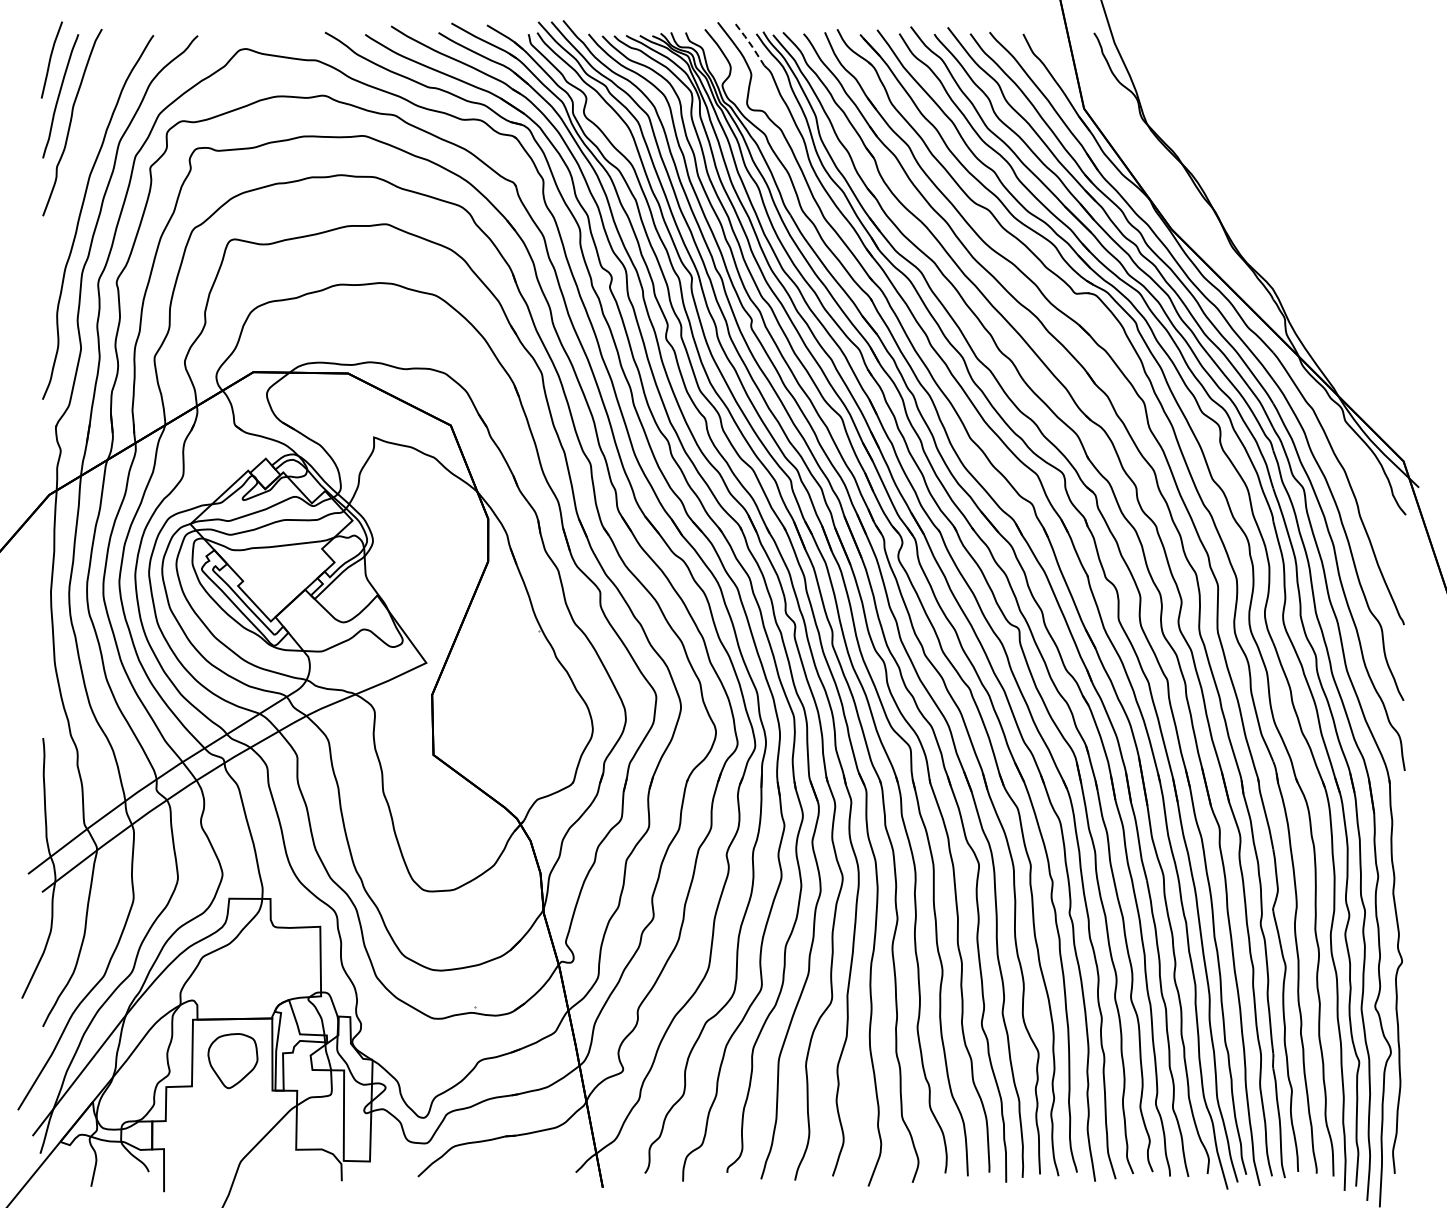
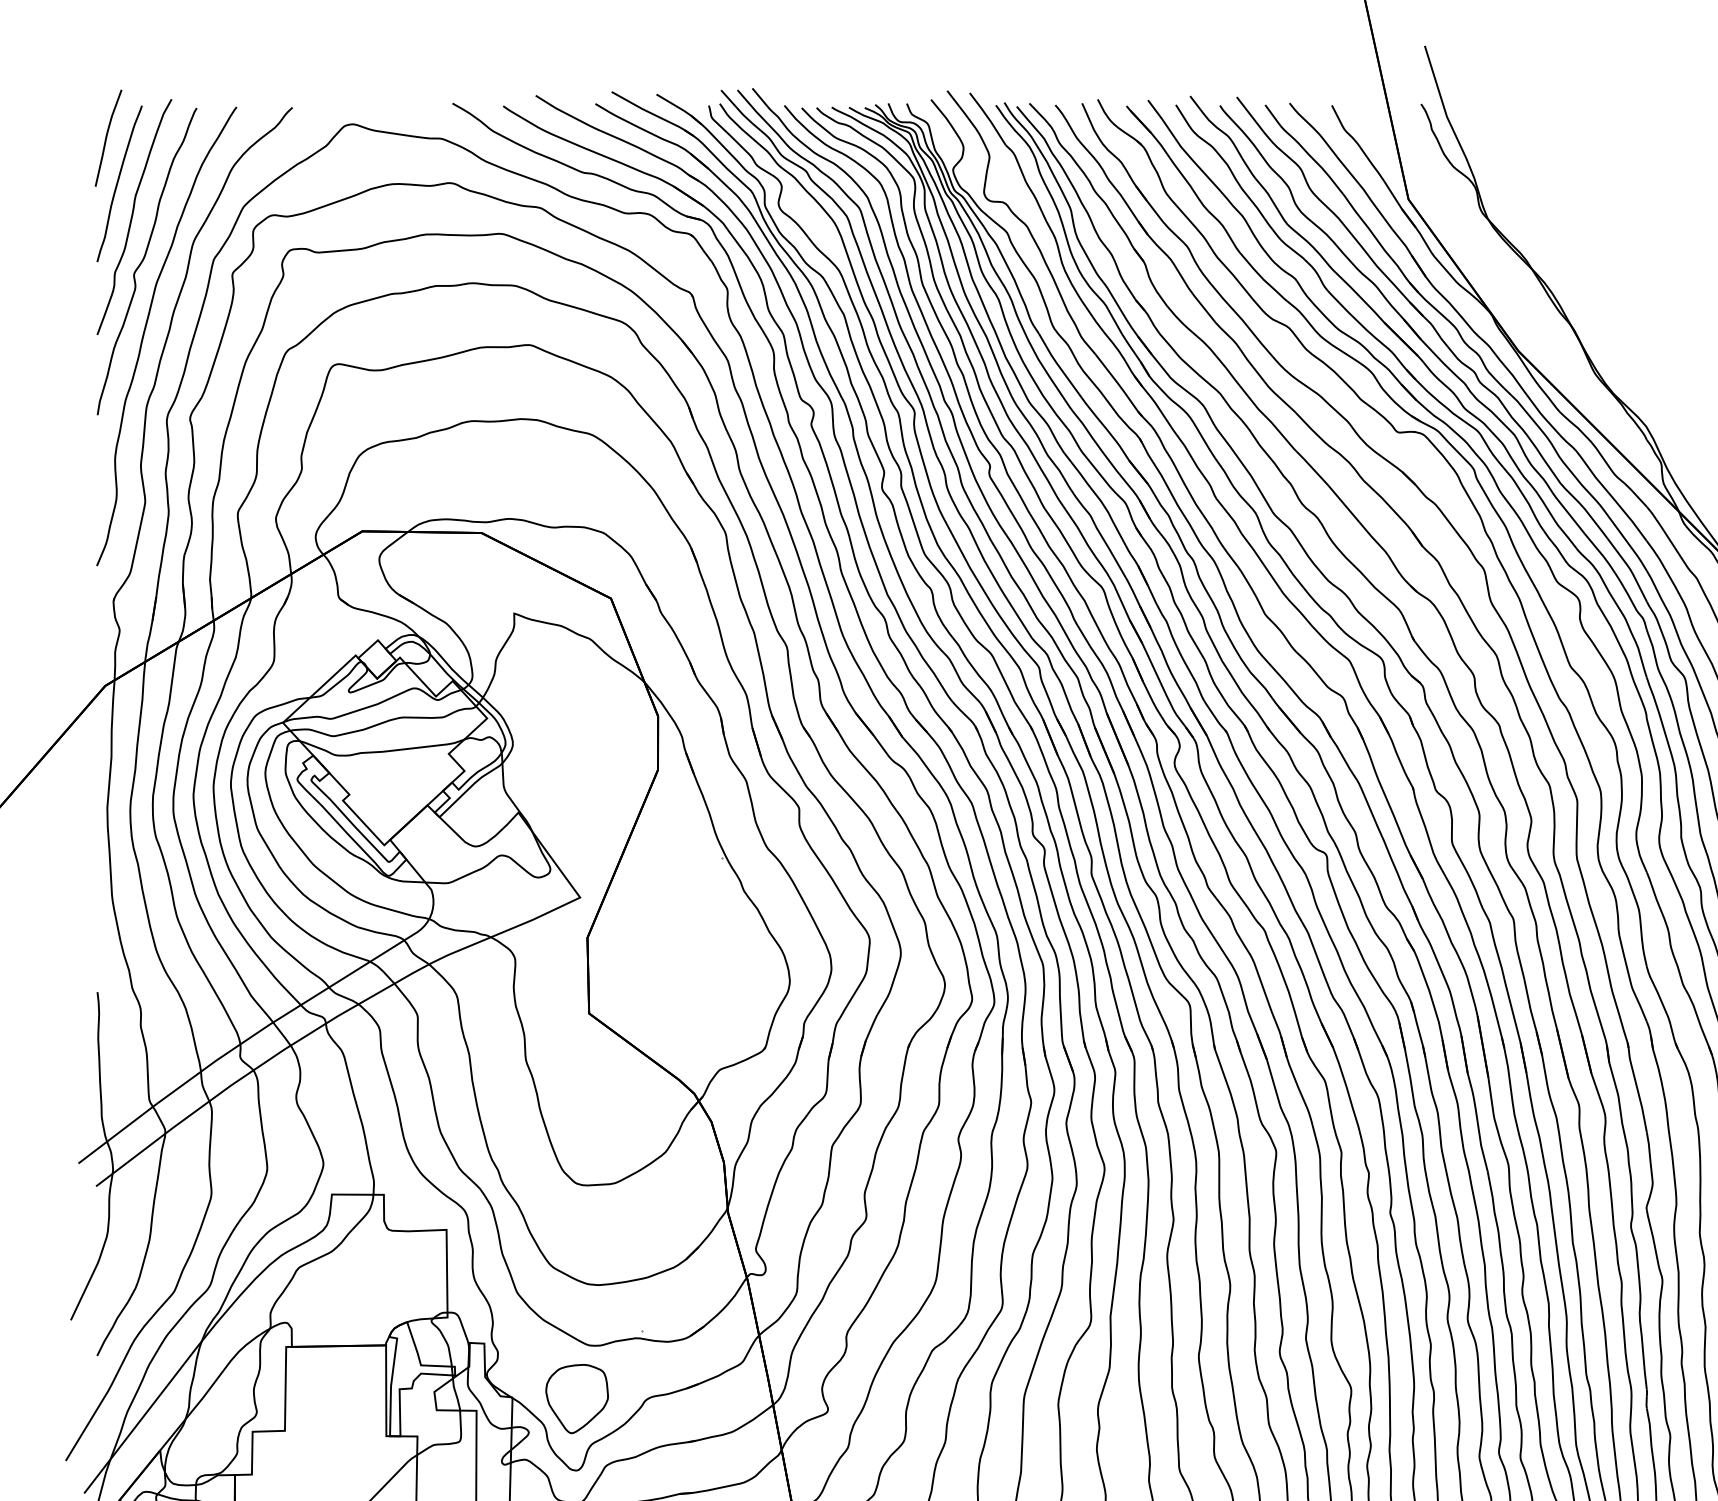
line: (750, 44) -> (988, 118), dashed -> solid
curve: (80, 156) -> (144, 259), added
part: (232, 1061) -> (576, 1399), moved

